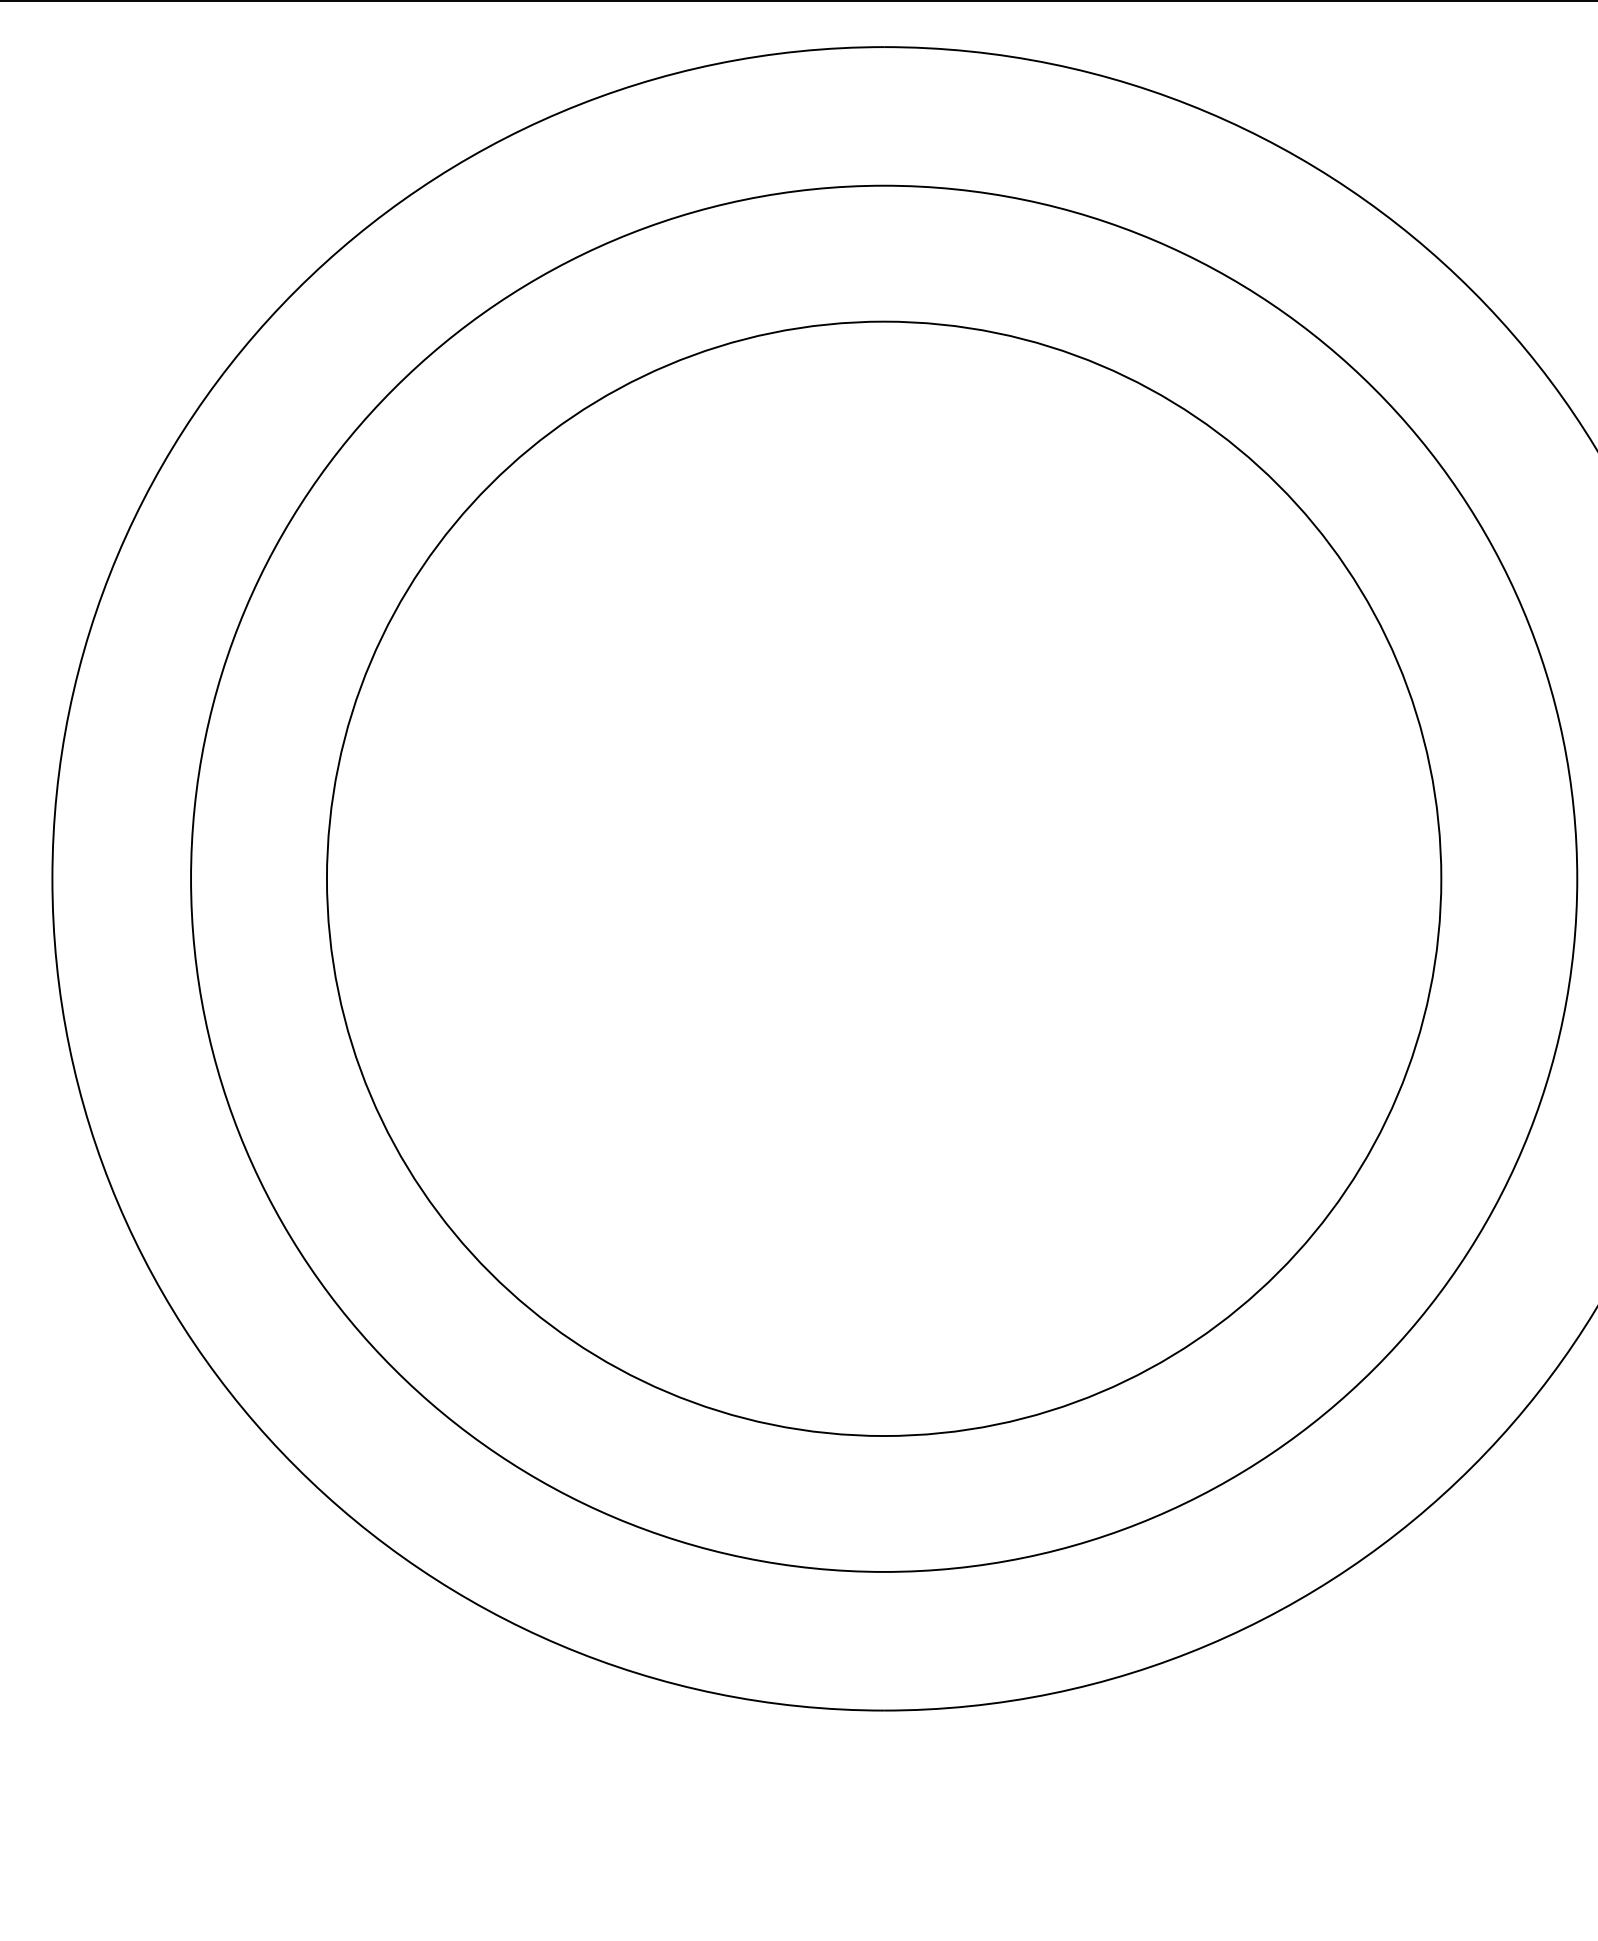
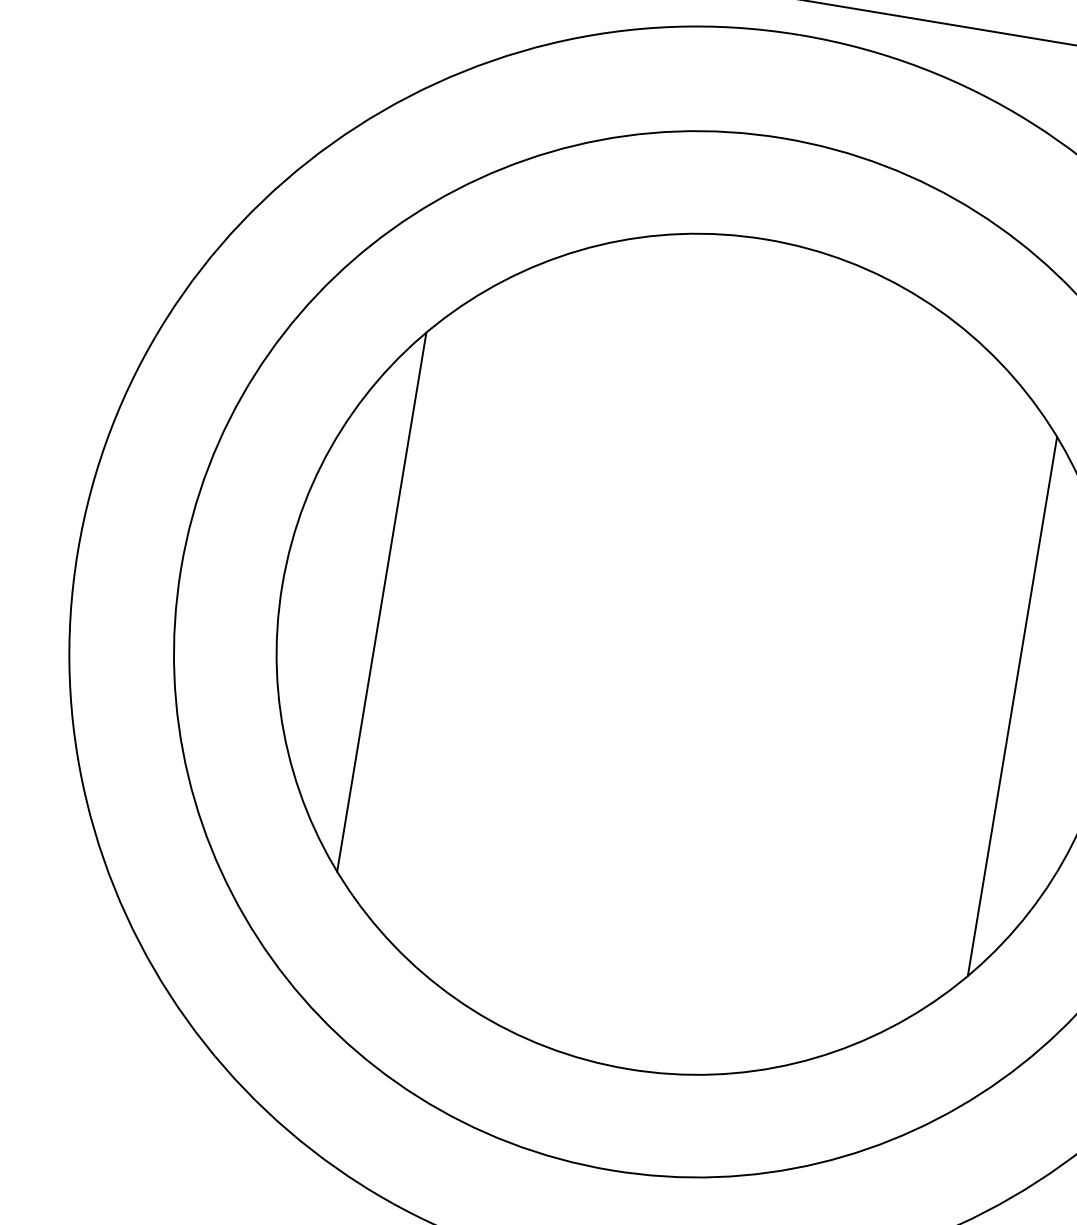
line: (460, 878) -> (381, 601), added
line: (1307, 878) -> (1012, 706), added

